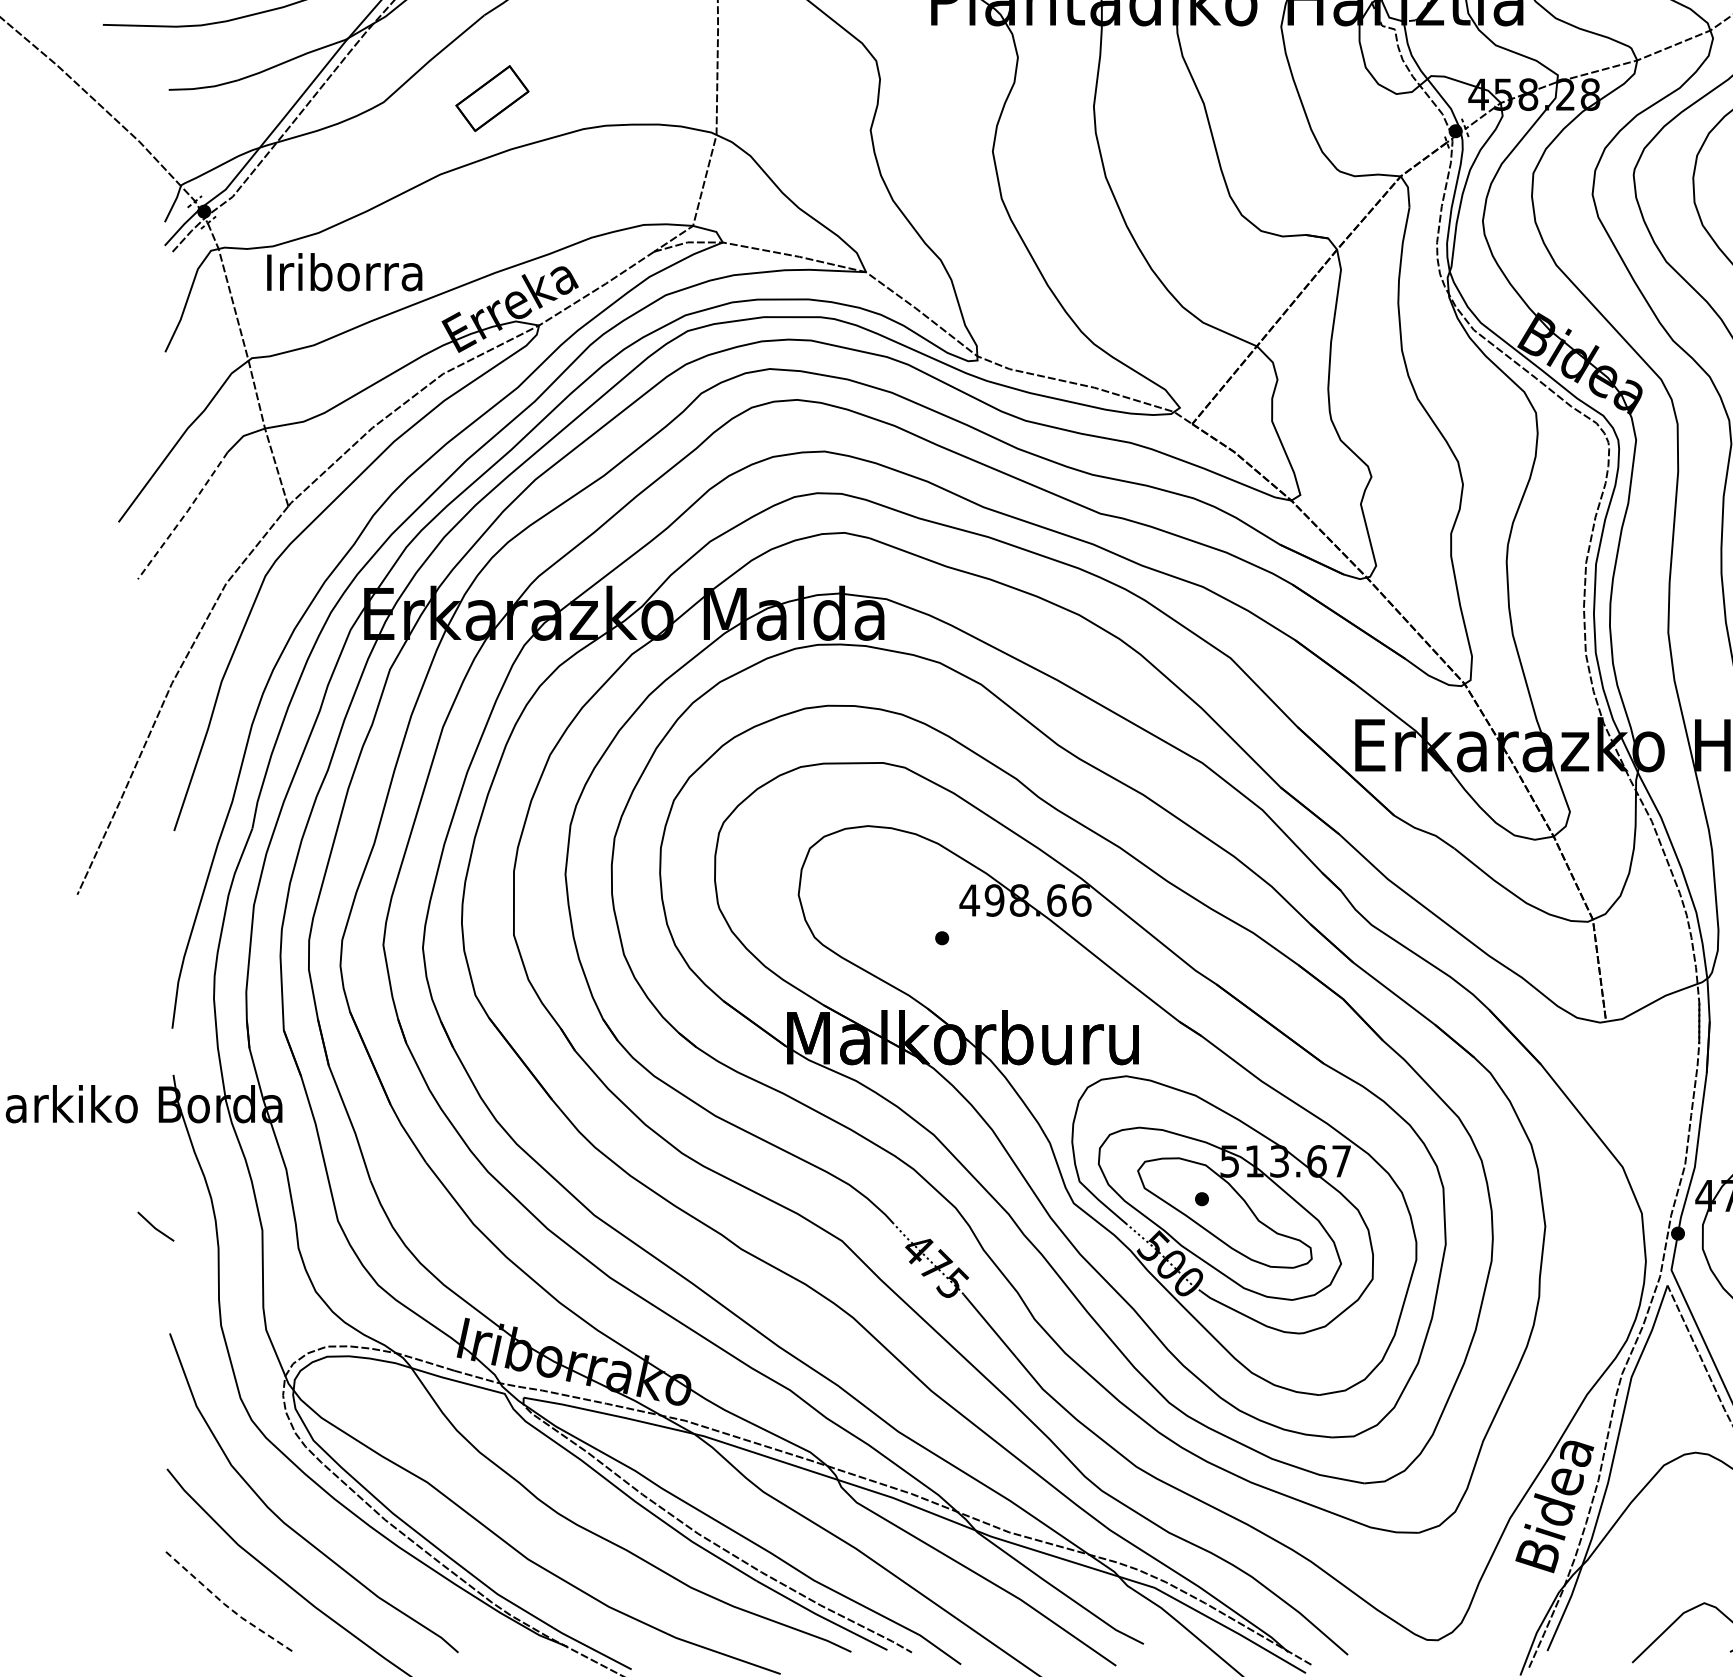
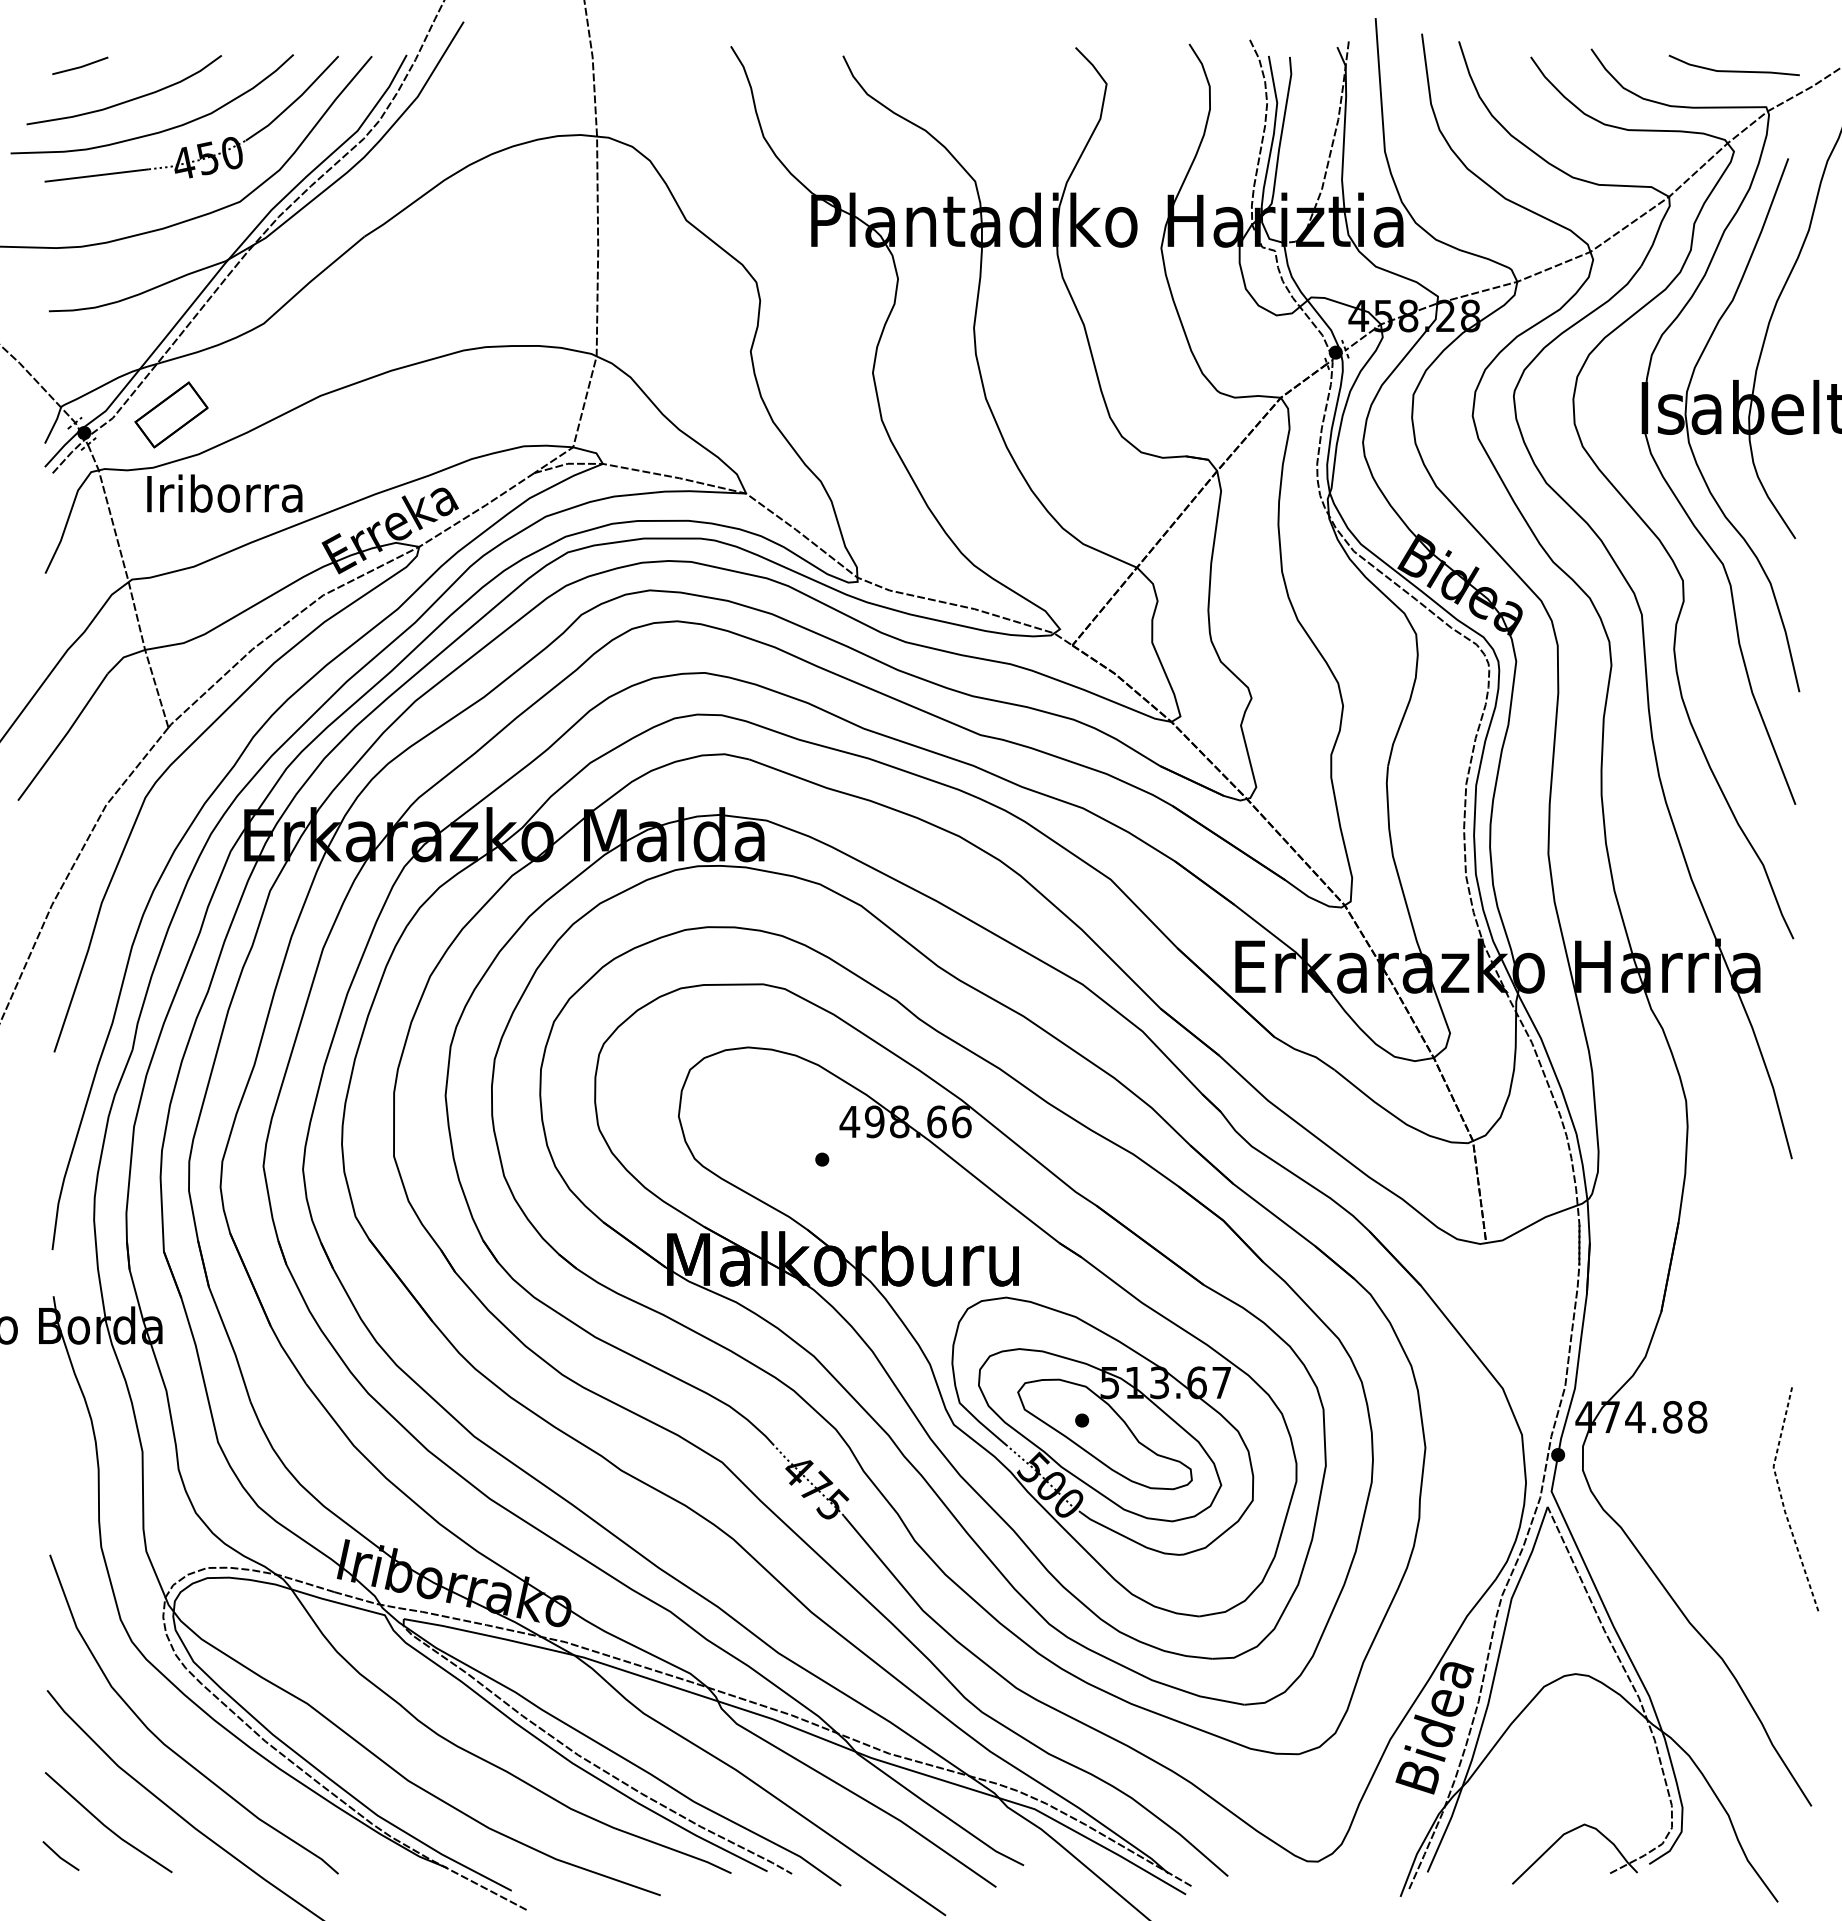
part: (492, 98) -> (171, 414), moved
line: (183, 516) -> (63, 737), dashed -> solid
line: (154, 1226) -> (59, 1855), moved
line: (225, 1605) -> (105, 1826), dashed -> solid

